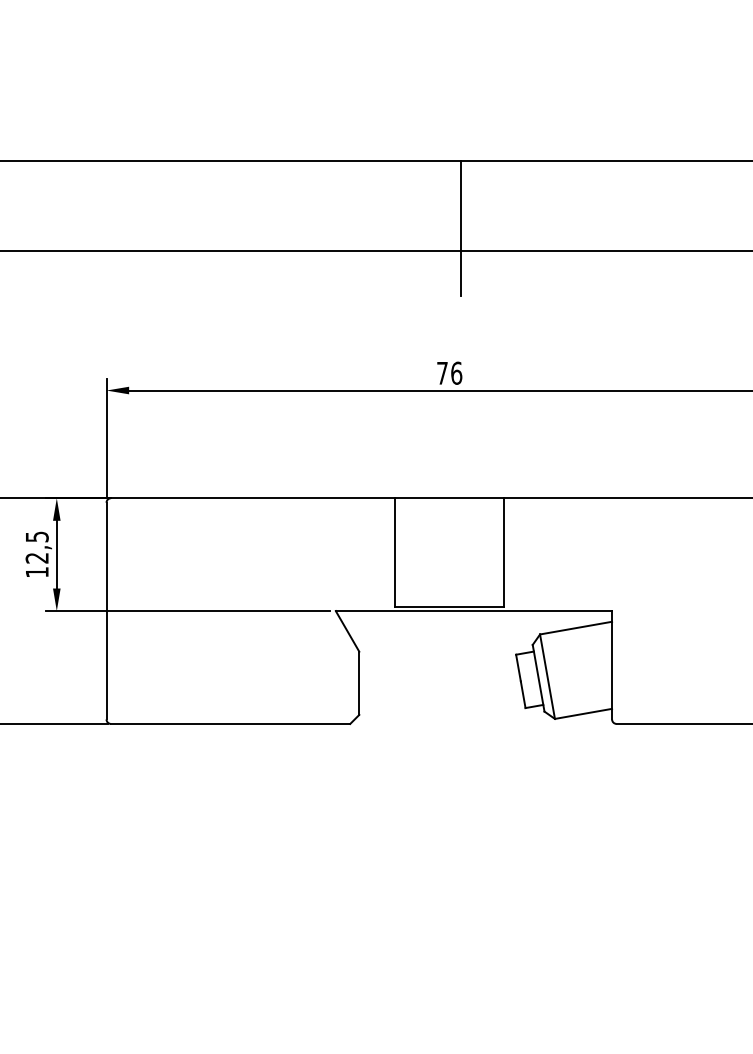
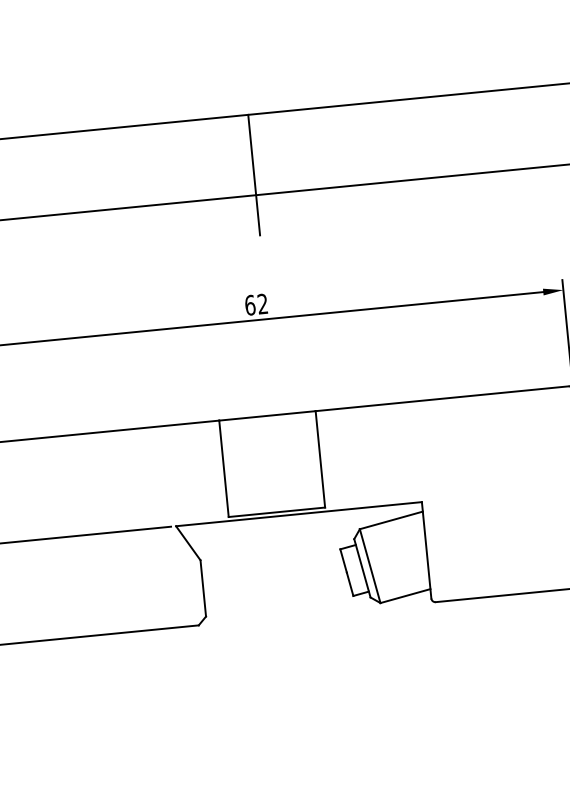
text: (449, 372) -> (256, 303), 76 -> 62

